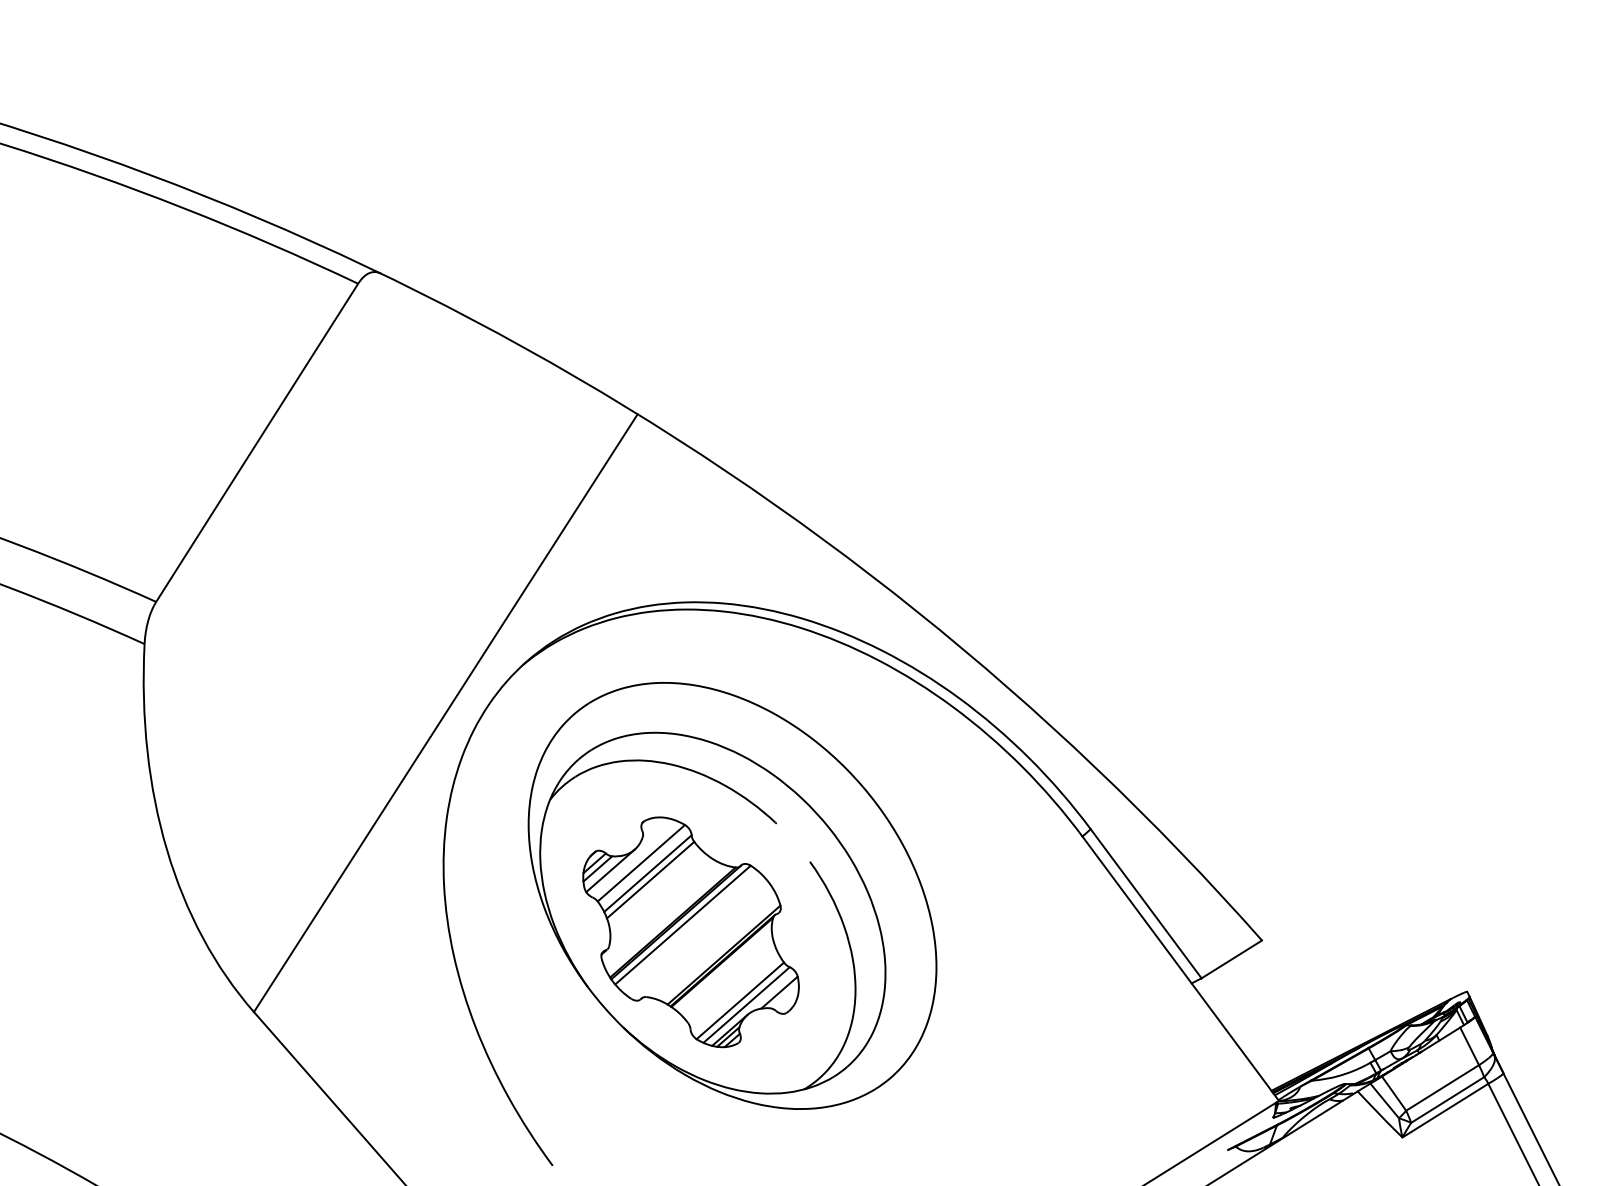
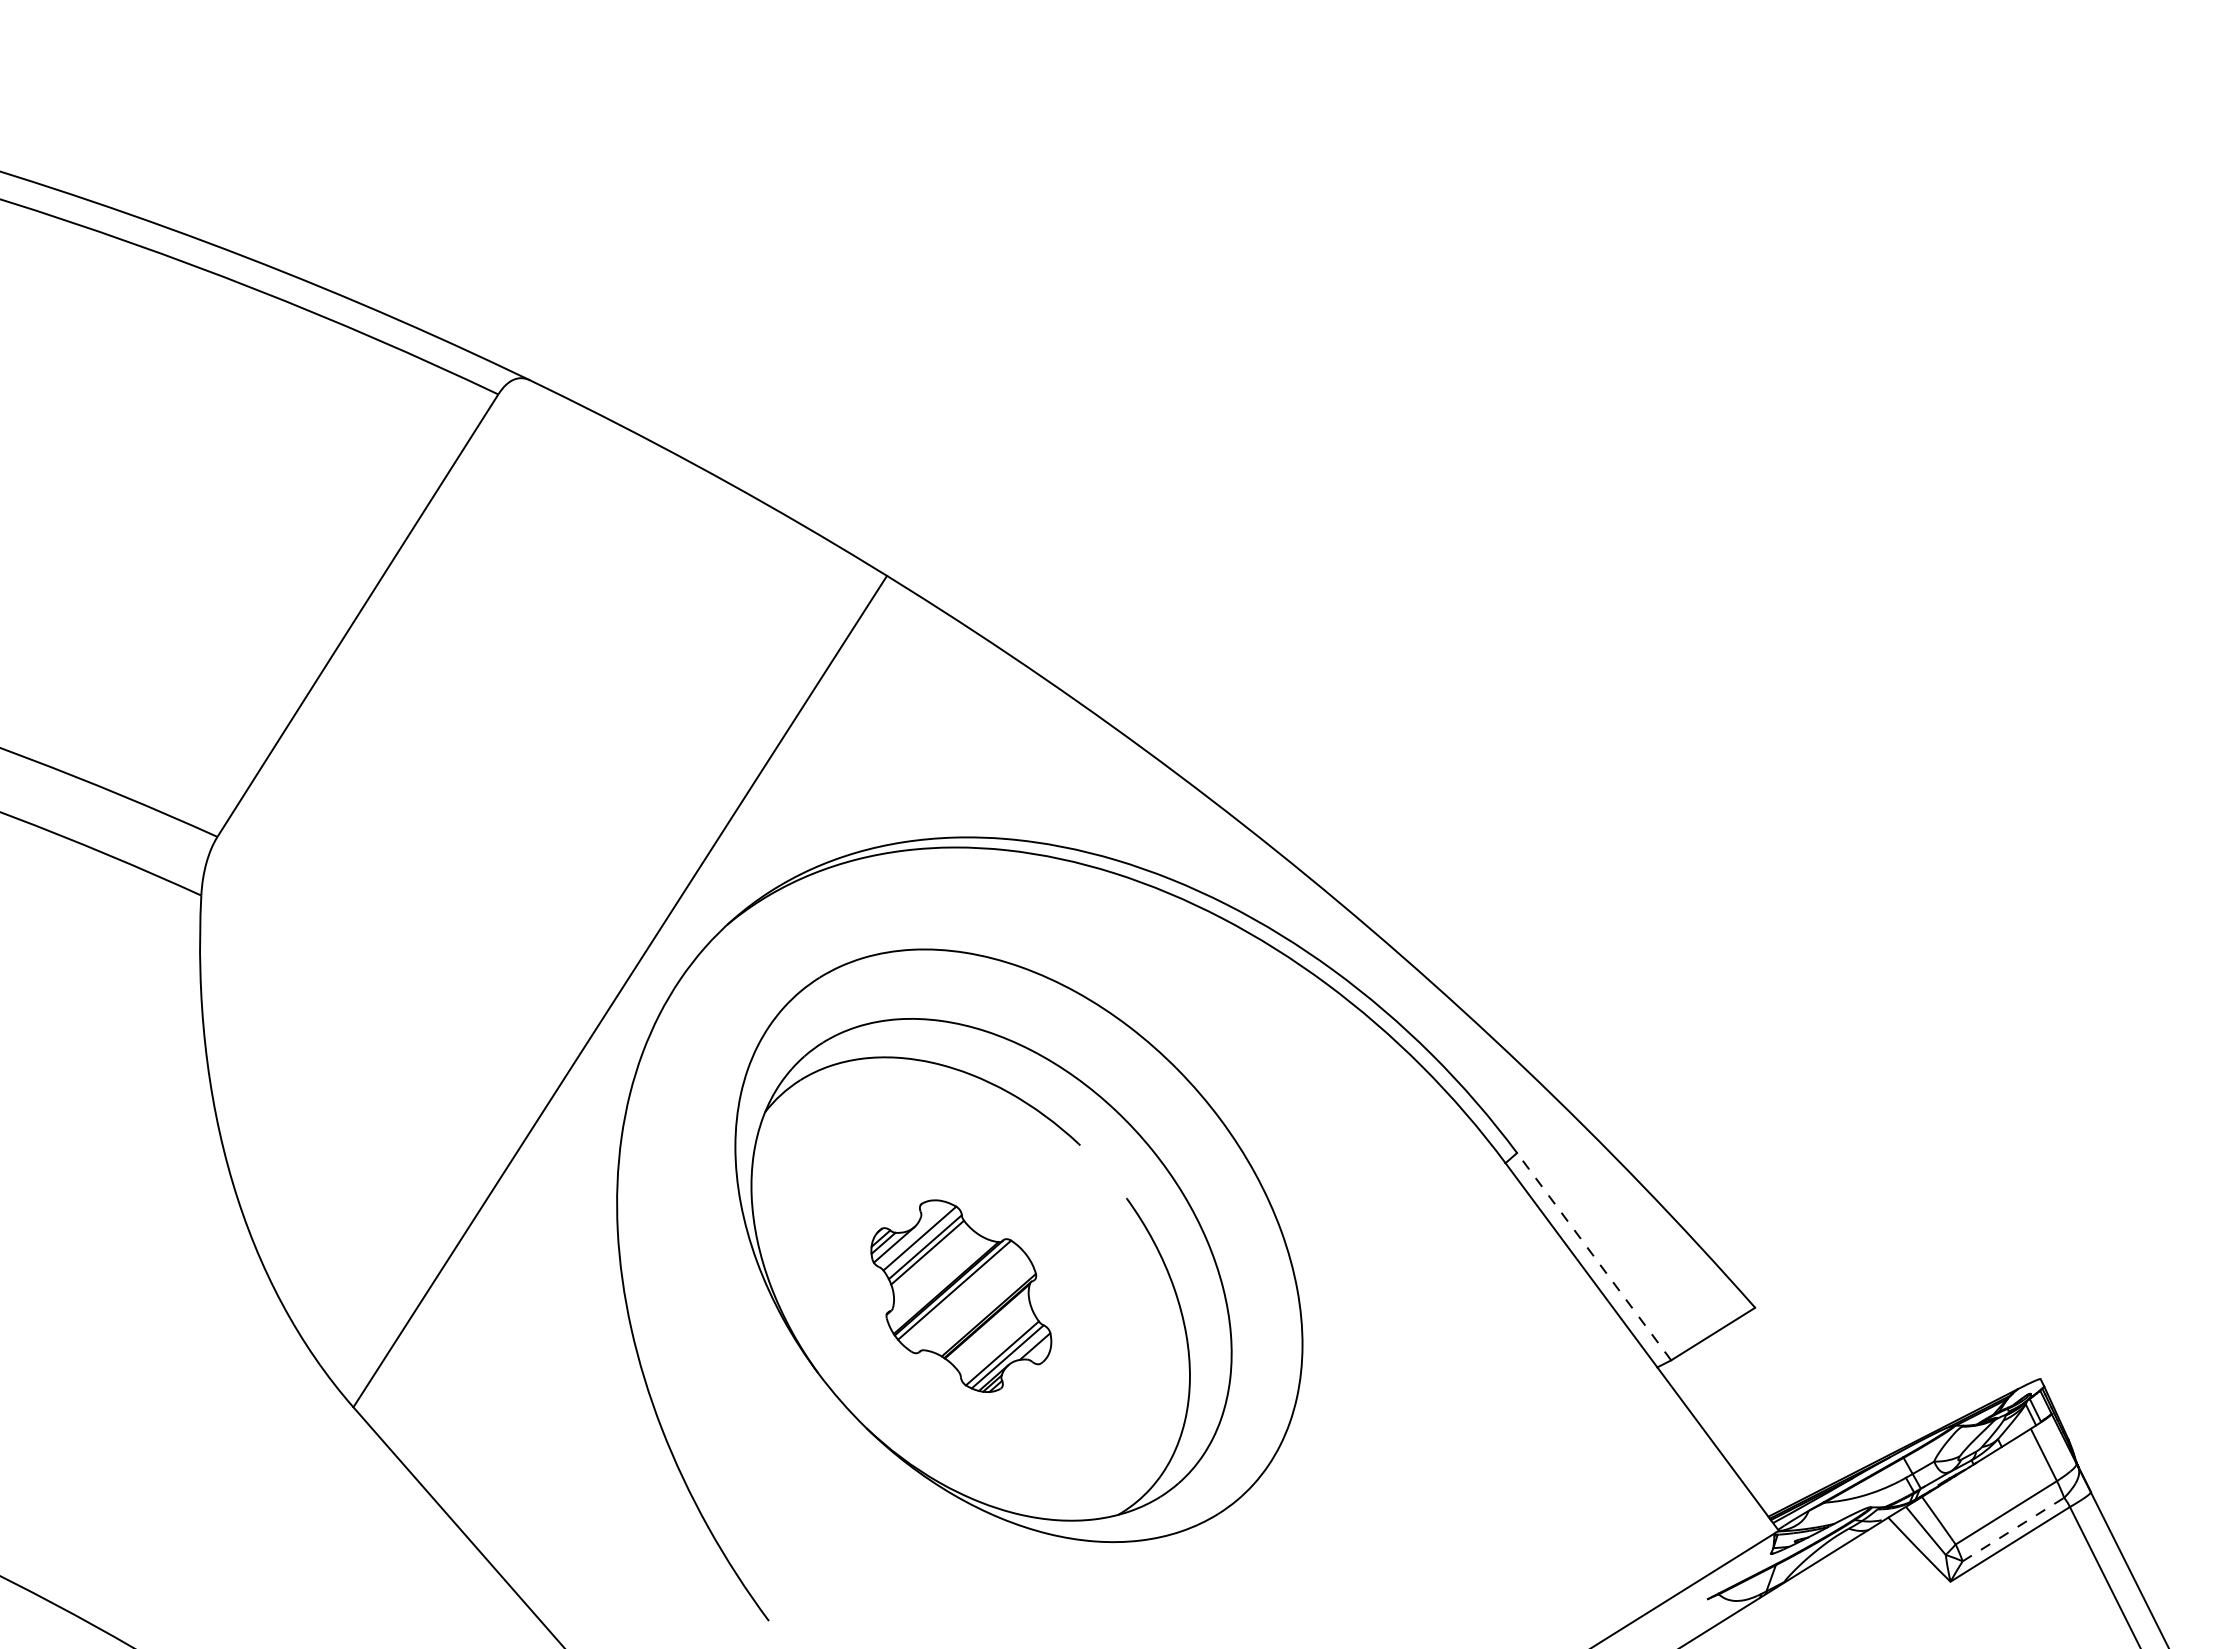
line: (1145, 903) -> (1593, 1256), solid -> dashed
part: (691, 931) -> (961, 1295), size x0.6
line: (1447, 1099) -> (2013, 1529), solid -> dashed

